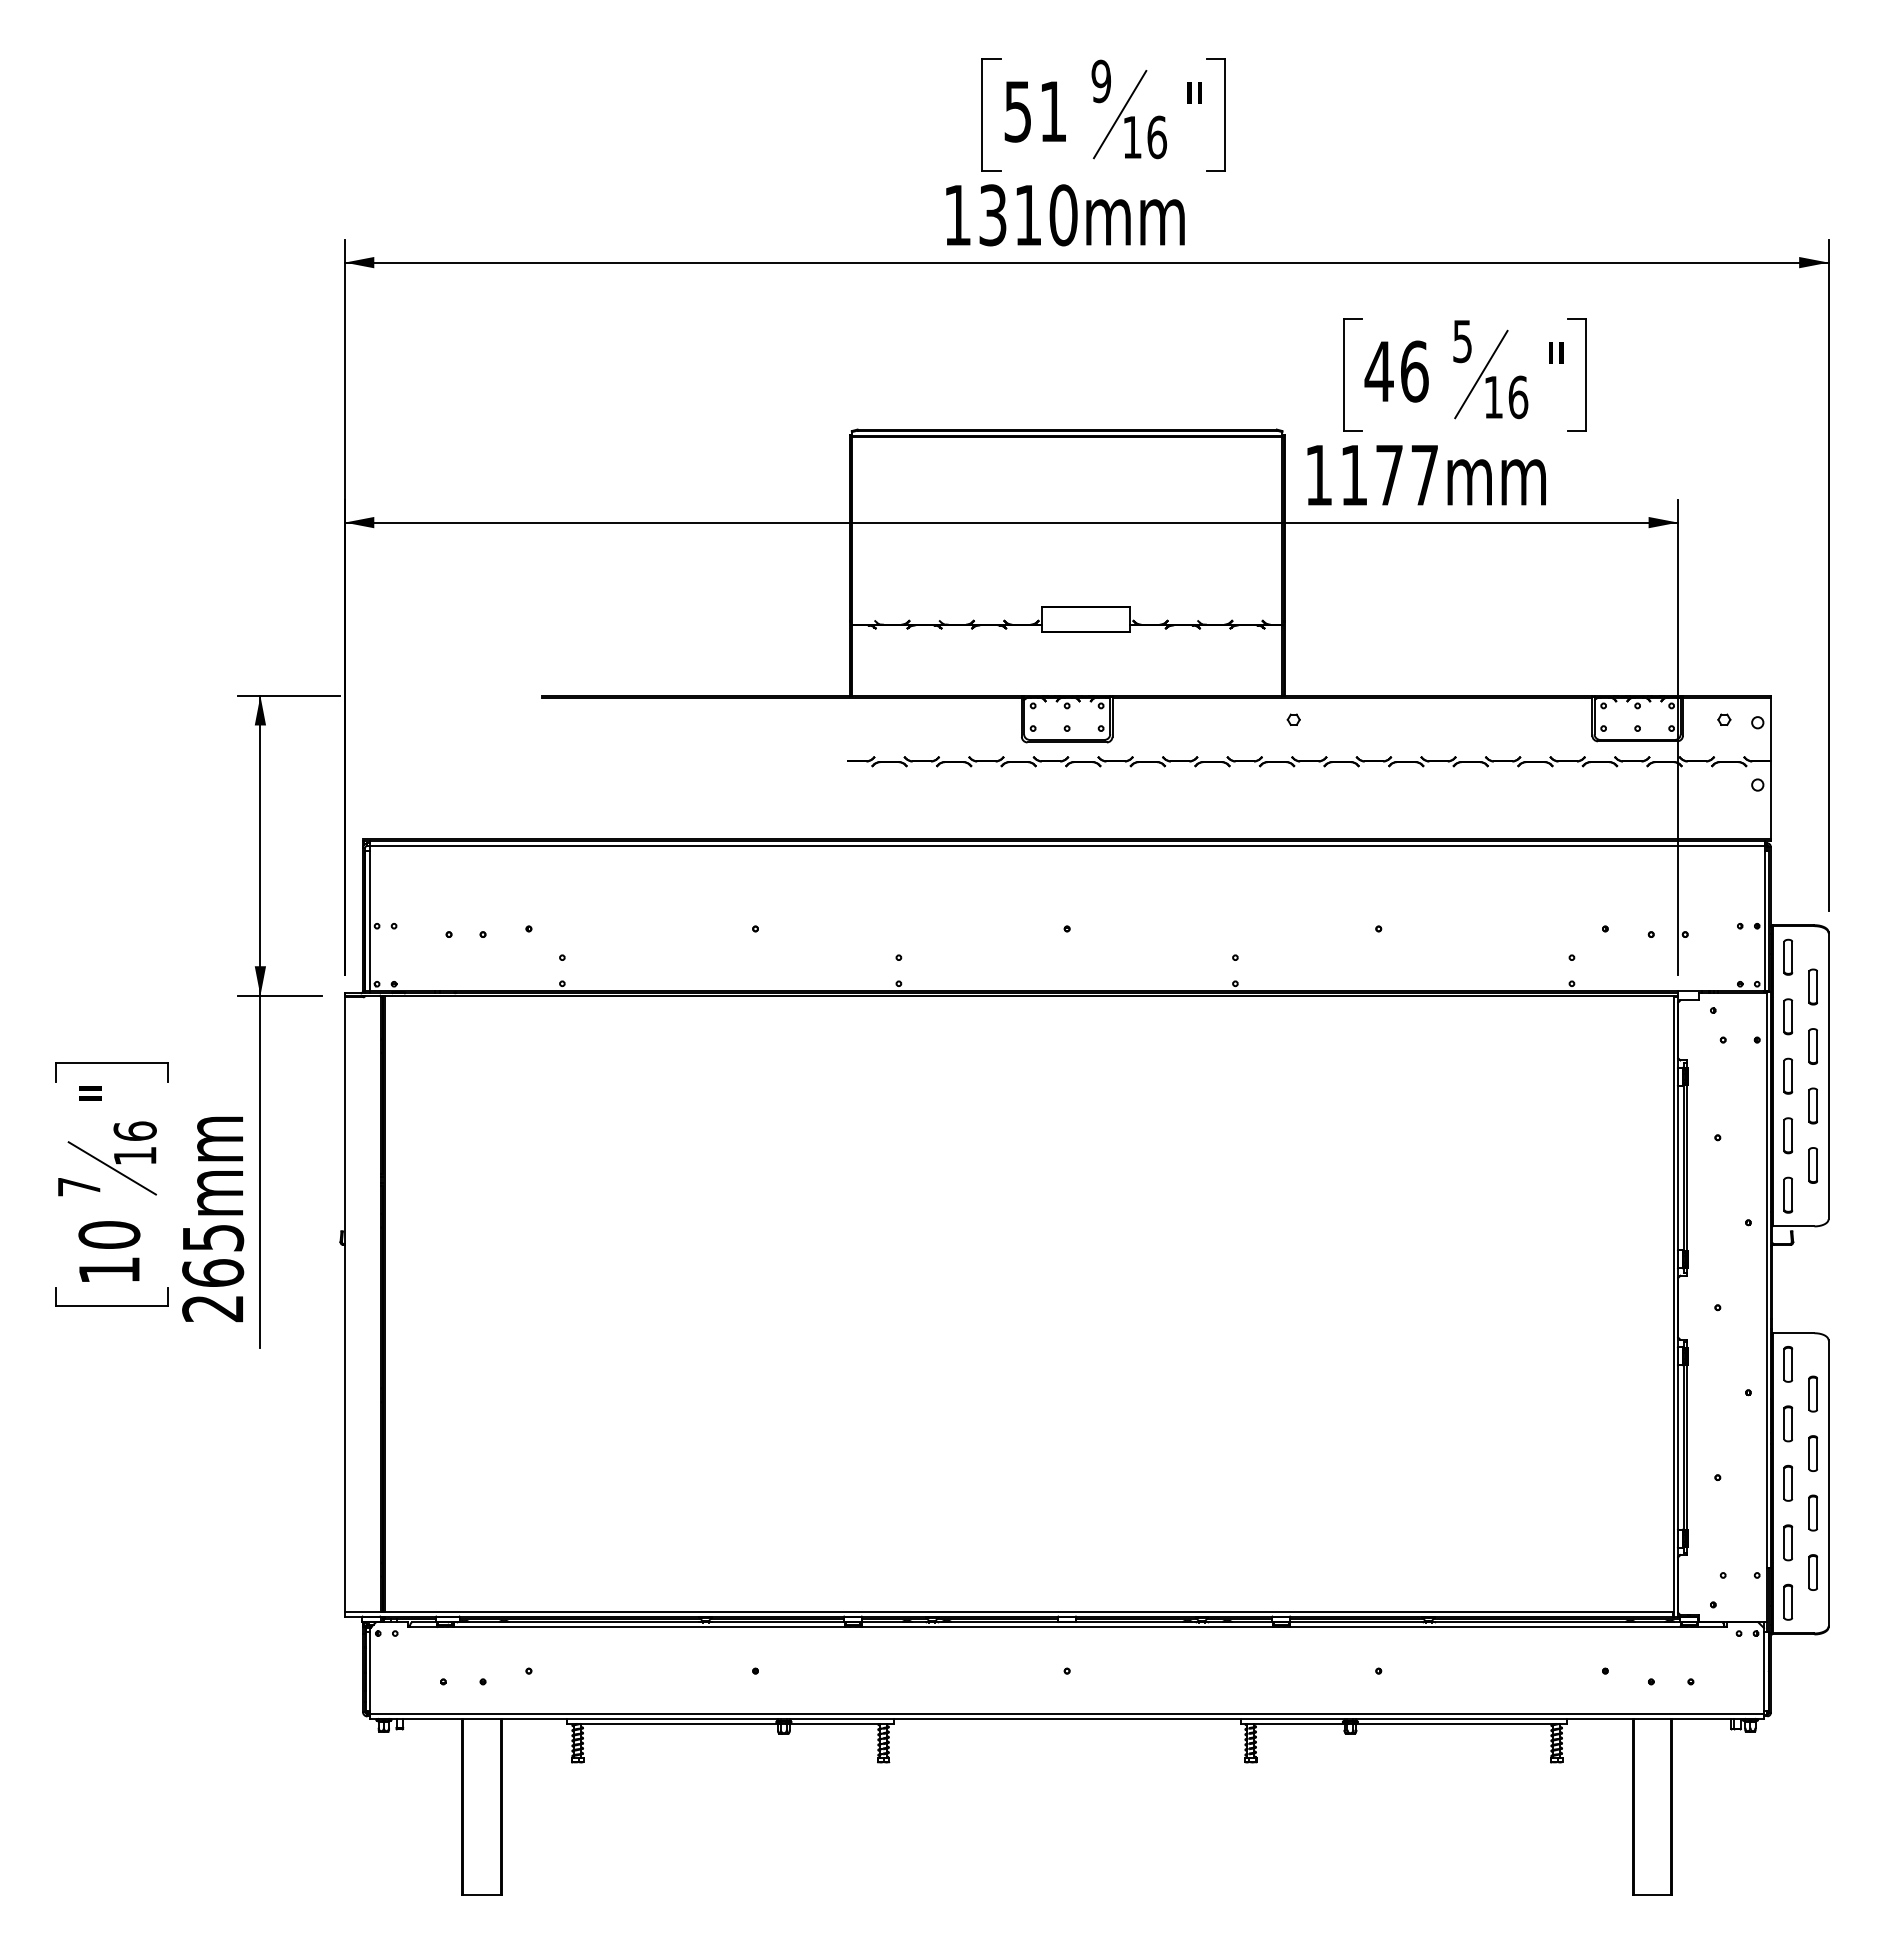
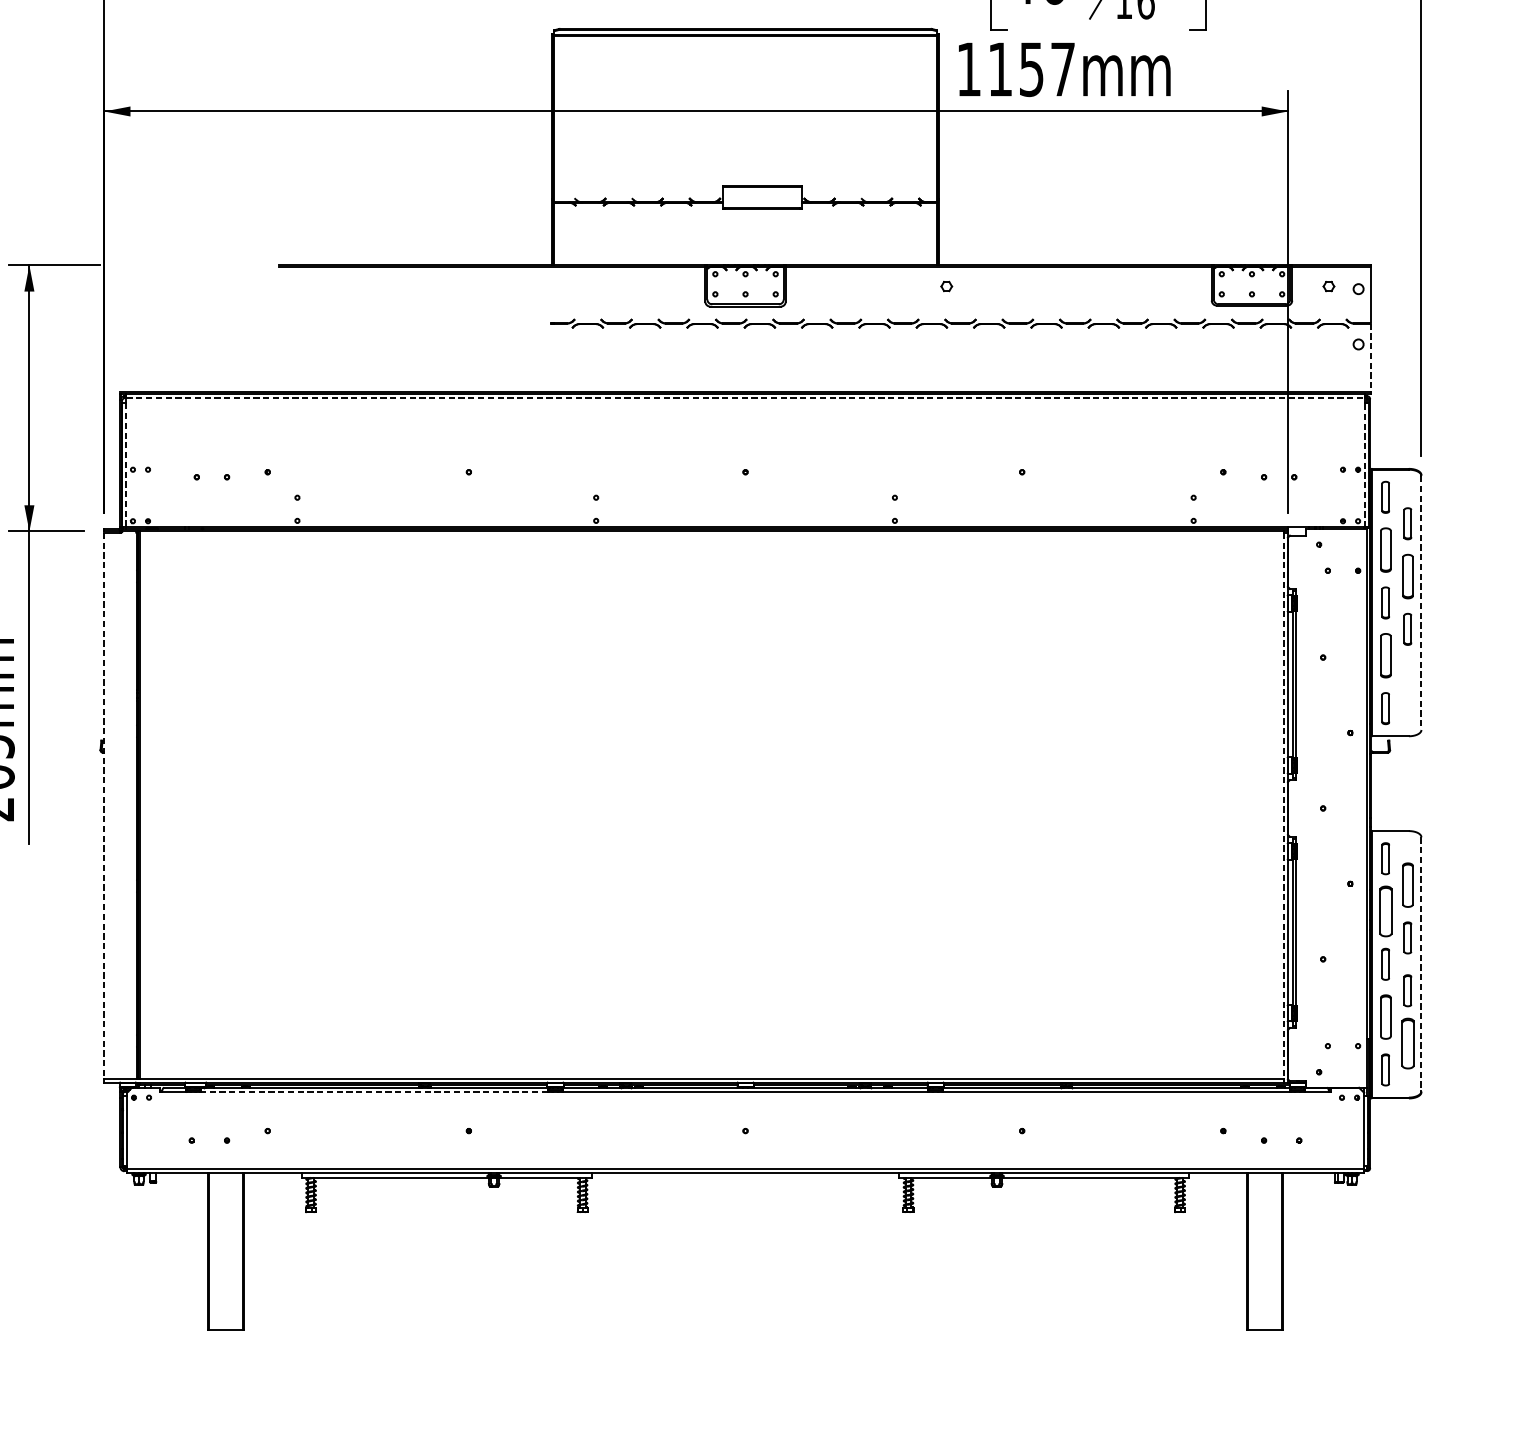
text: (1389, 475) -> (1031, 69), 1177mm -> 1157mm
line: (1771, 800) -> (1370, 358), solid -> dashed
line: (1067, 845) -> (745, 398), solid -> dashed
line: (369, 921) -> (126, 465), solid -> dashed
line: (1764, 921) -> (1364, 465), solid -> dashed
part: (1787, 1016) -> (1384, 549), size x1.4
part: (1812, 1046) -> (1407, 576), size x1.4
line: (1828, 1076) -> (1421, 603), solid -> dashed
part: (1787, 1135) -> (1384, 655), size x1.4
part: (1812, 1165) -> (1407, 682), removed
line: (344, 1305) -> (104, 806), solid -> dashed
line: (1673, 1307) -> (1283, 808), solid -> dashed
part: (1812, 1393) -> (1407, 884), size x1.4
part: (1787, 1423) -> (1384, 911), size x1.6
line: (1828, 1483) -> (1421, 964), solid -> dashed
part: (1787, 1542) -> (1384, 1016), size x1.4
part: (1812, 1572) -> (1407, 1043), size x1.6
line: (648, 1626) -> (373, 1091), solid -> dashed

